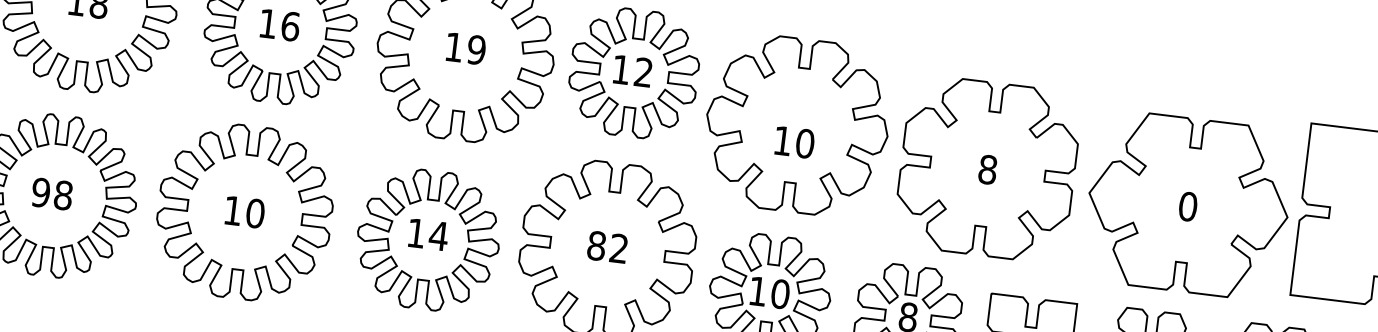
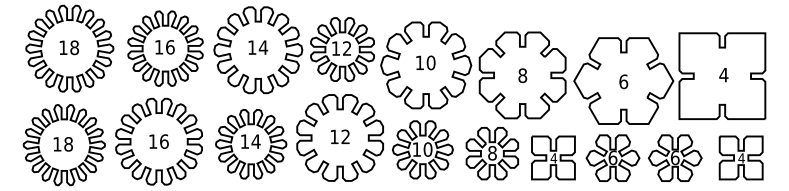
text: (476, 49) -> (263, 47), 19 -> 14
text: (794, 141) -> (425, 62), moved
text: (41, 193) -> (57, 144), 98 -> 18
text: (1187, 206) -> (623, 81), 0 -> 6
text: (255, 213) -> (164, 141), 10 -> 16
text: (596, 245) -> (334, 136), 82 -> 12

